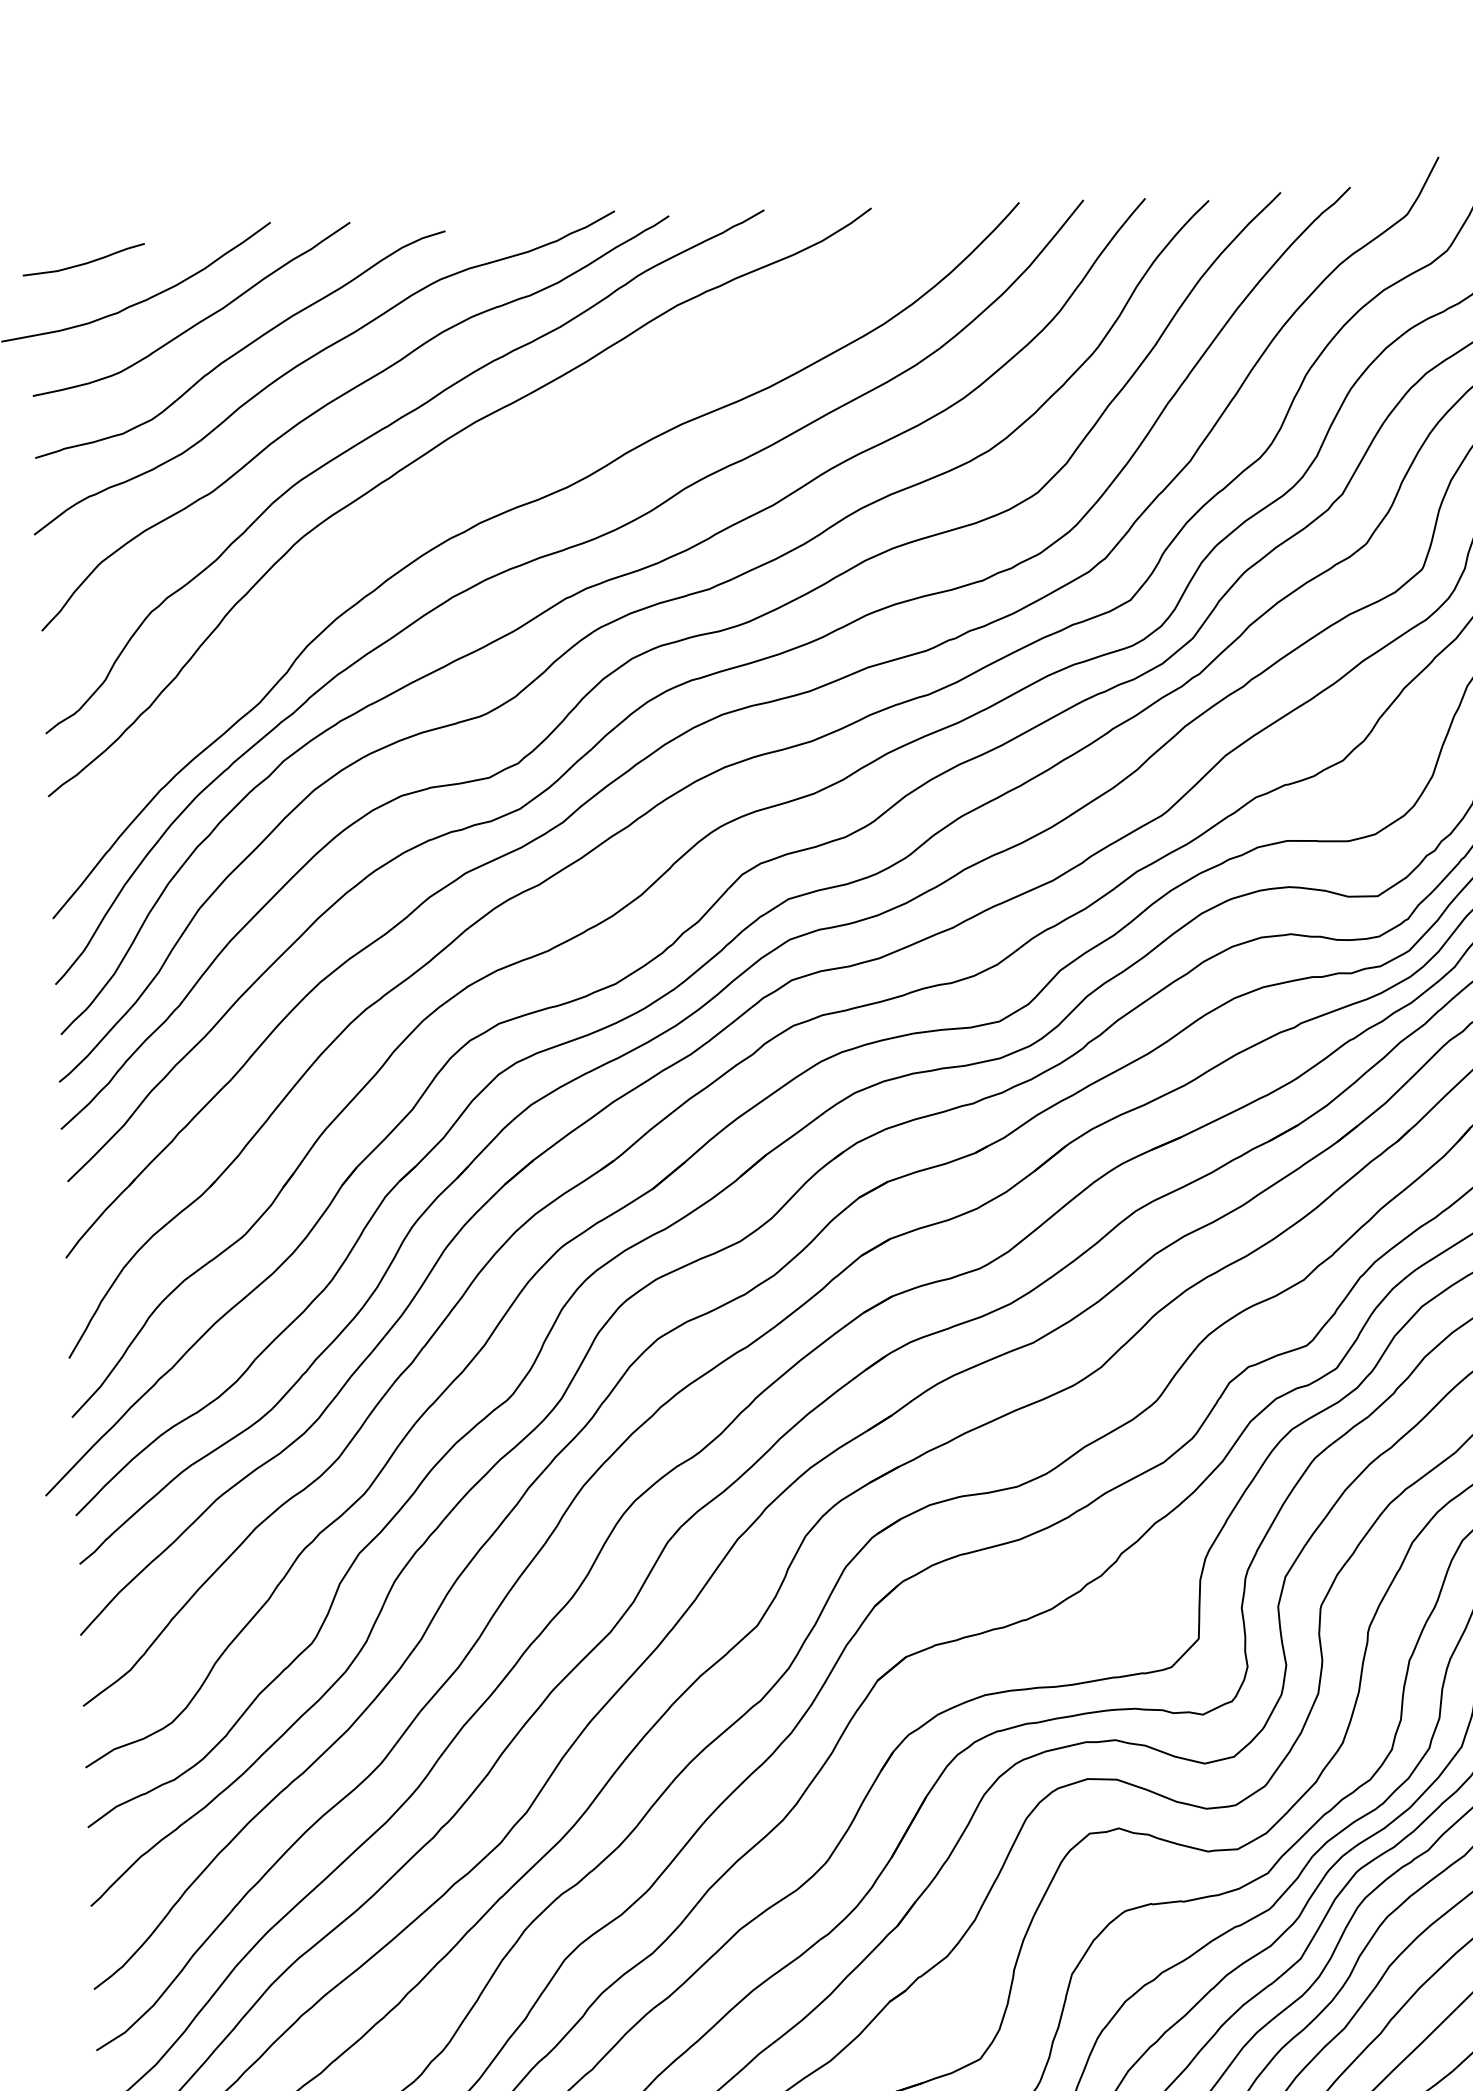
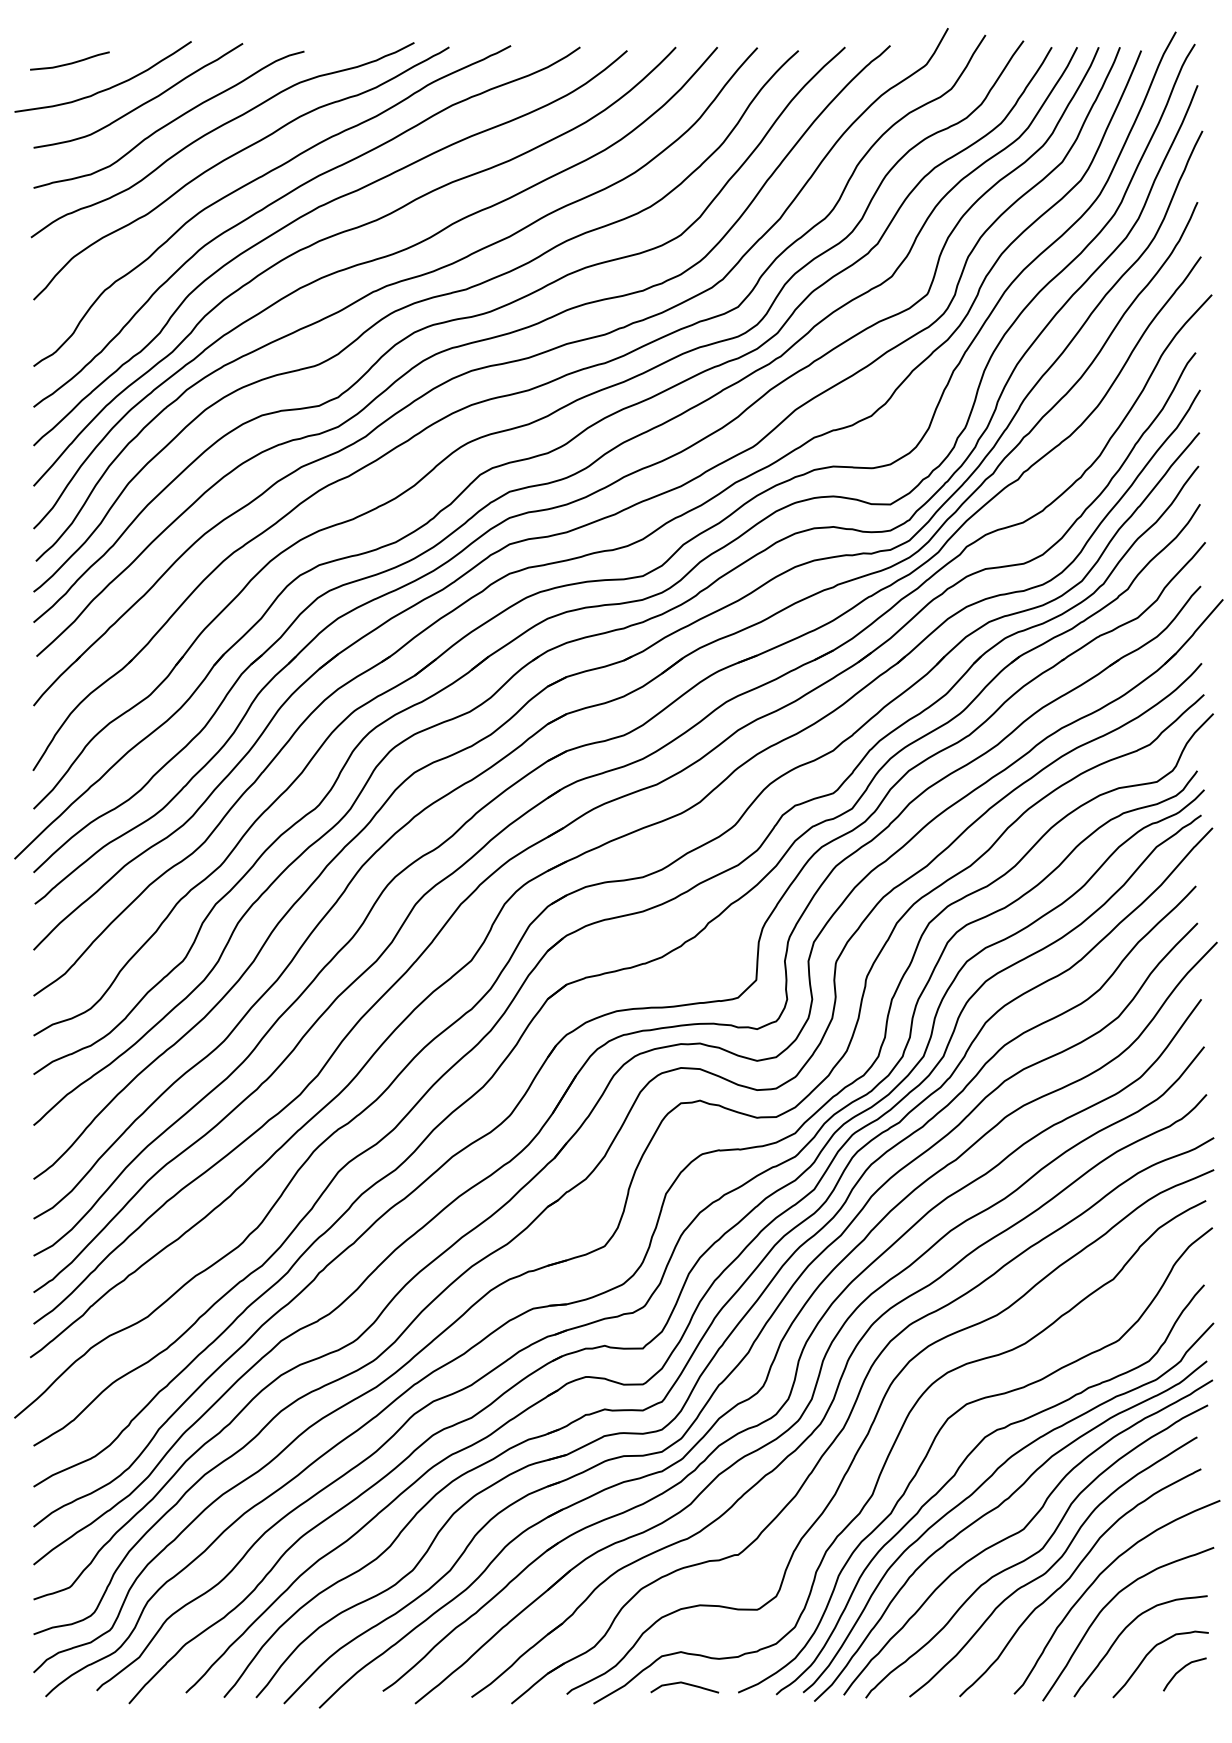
curve: (465, 479) -> (311, 212), added

